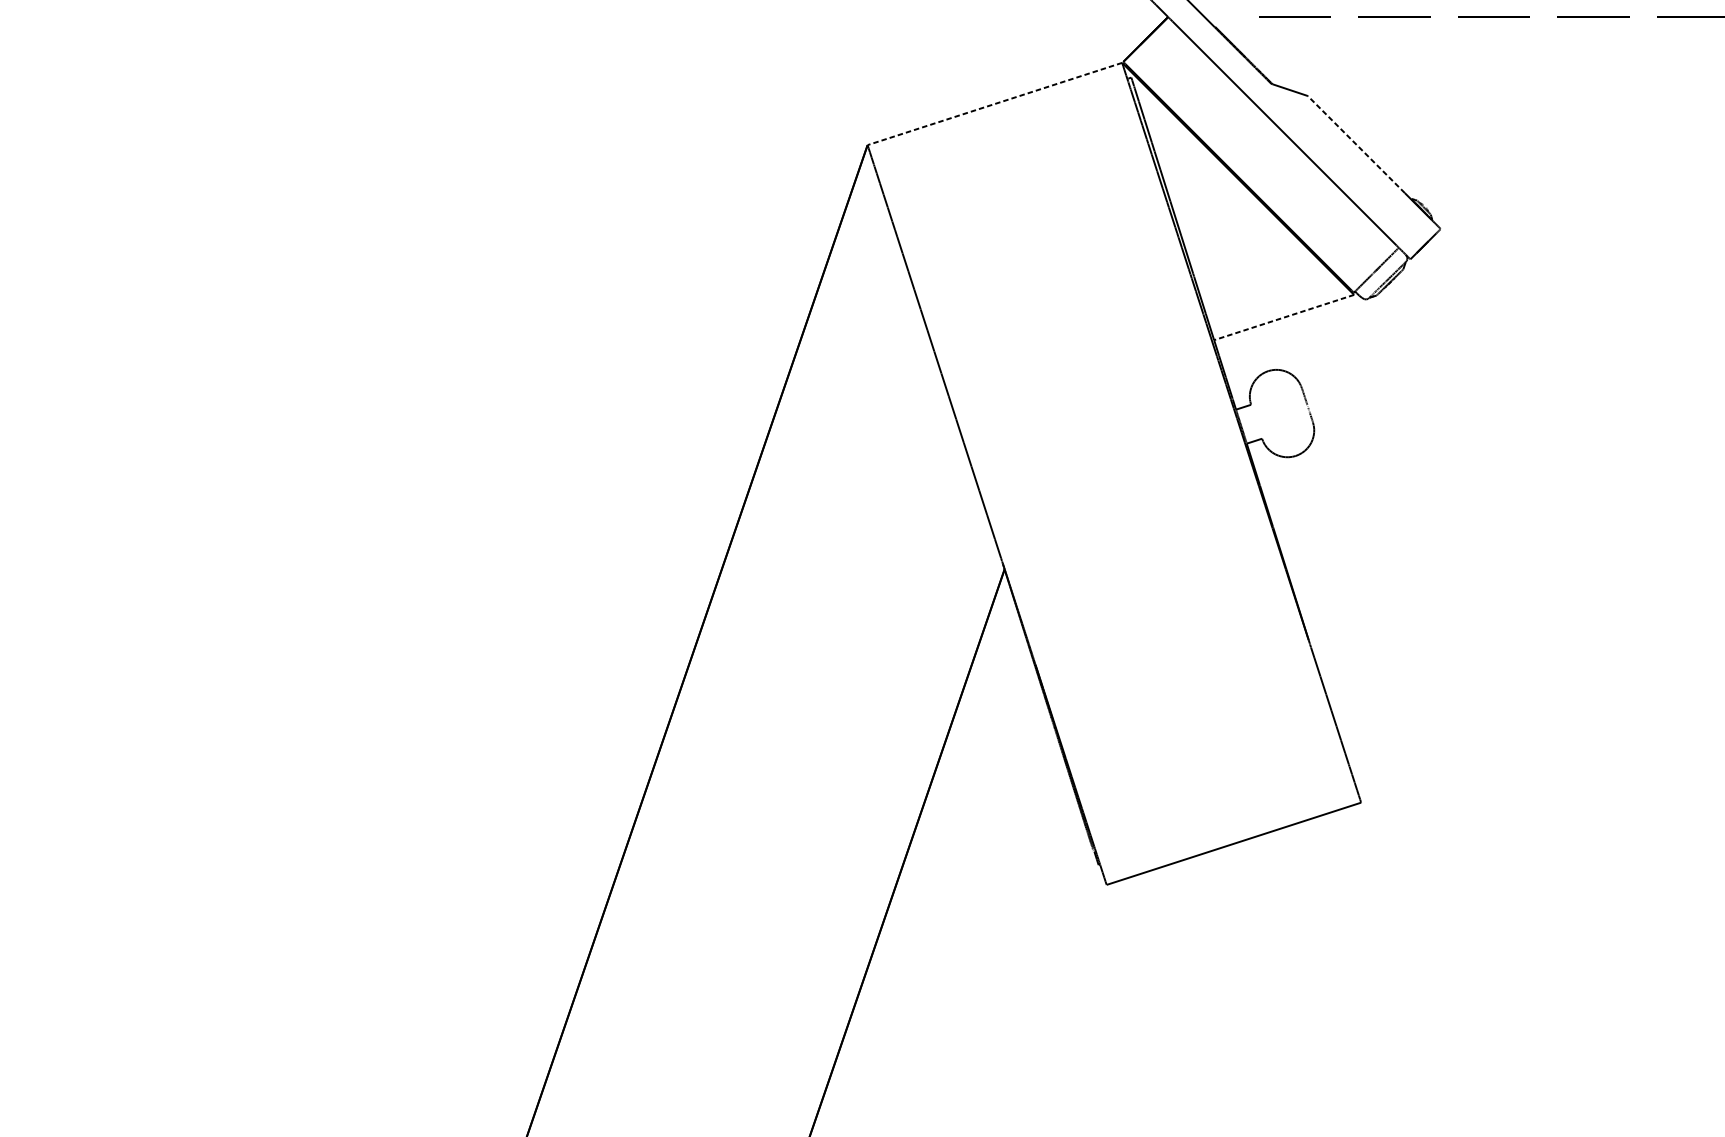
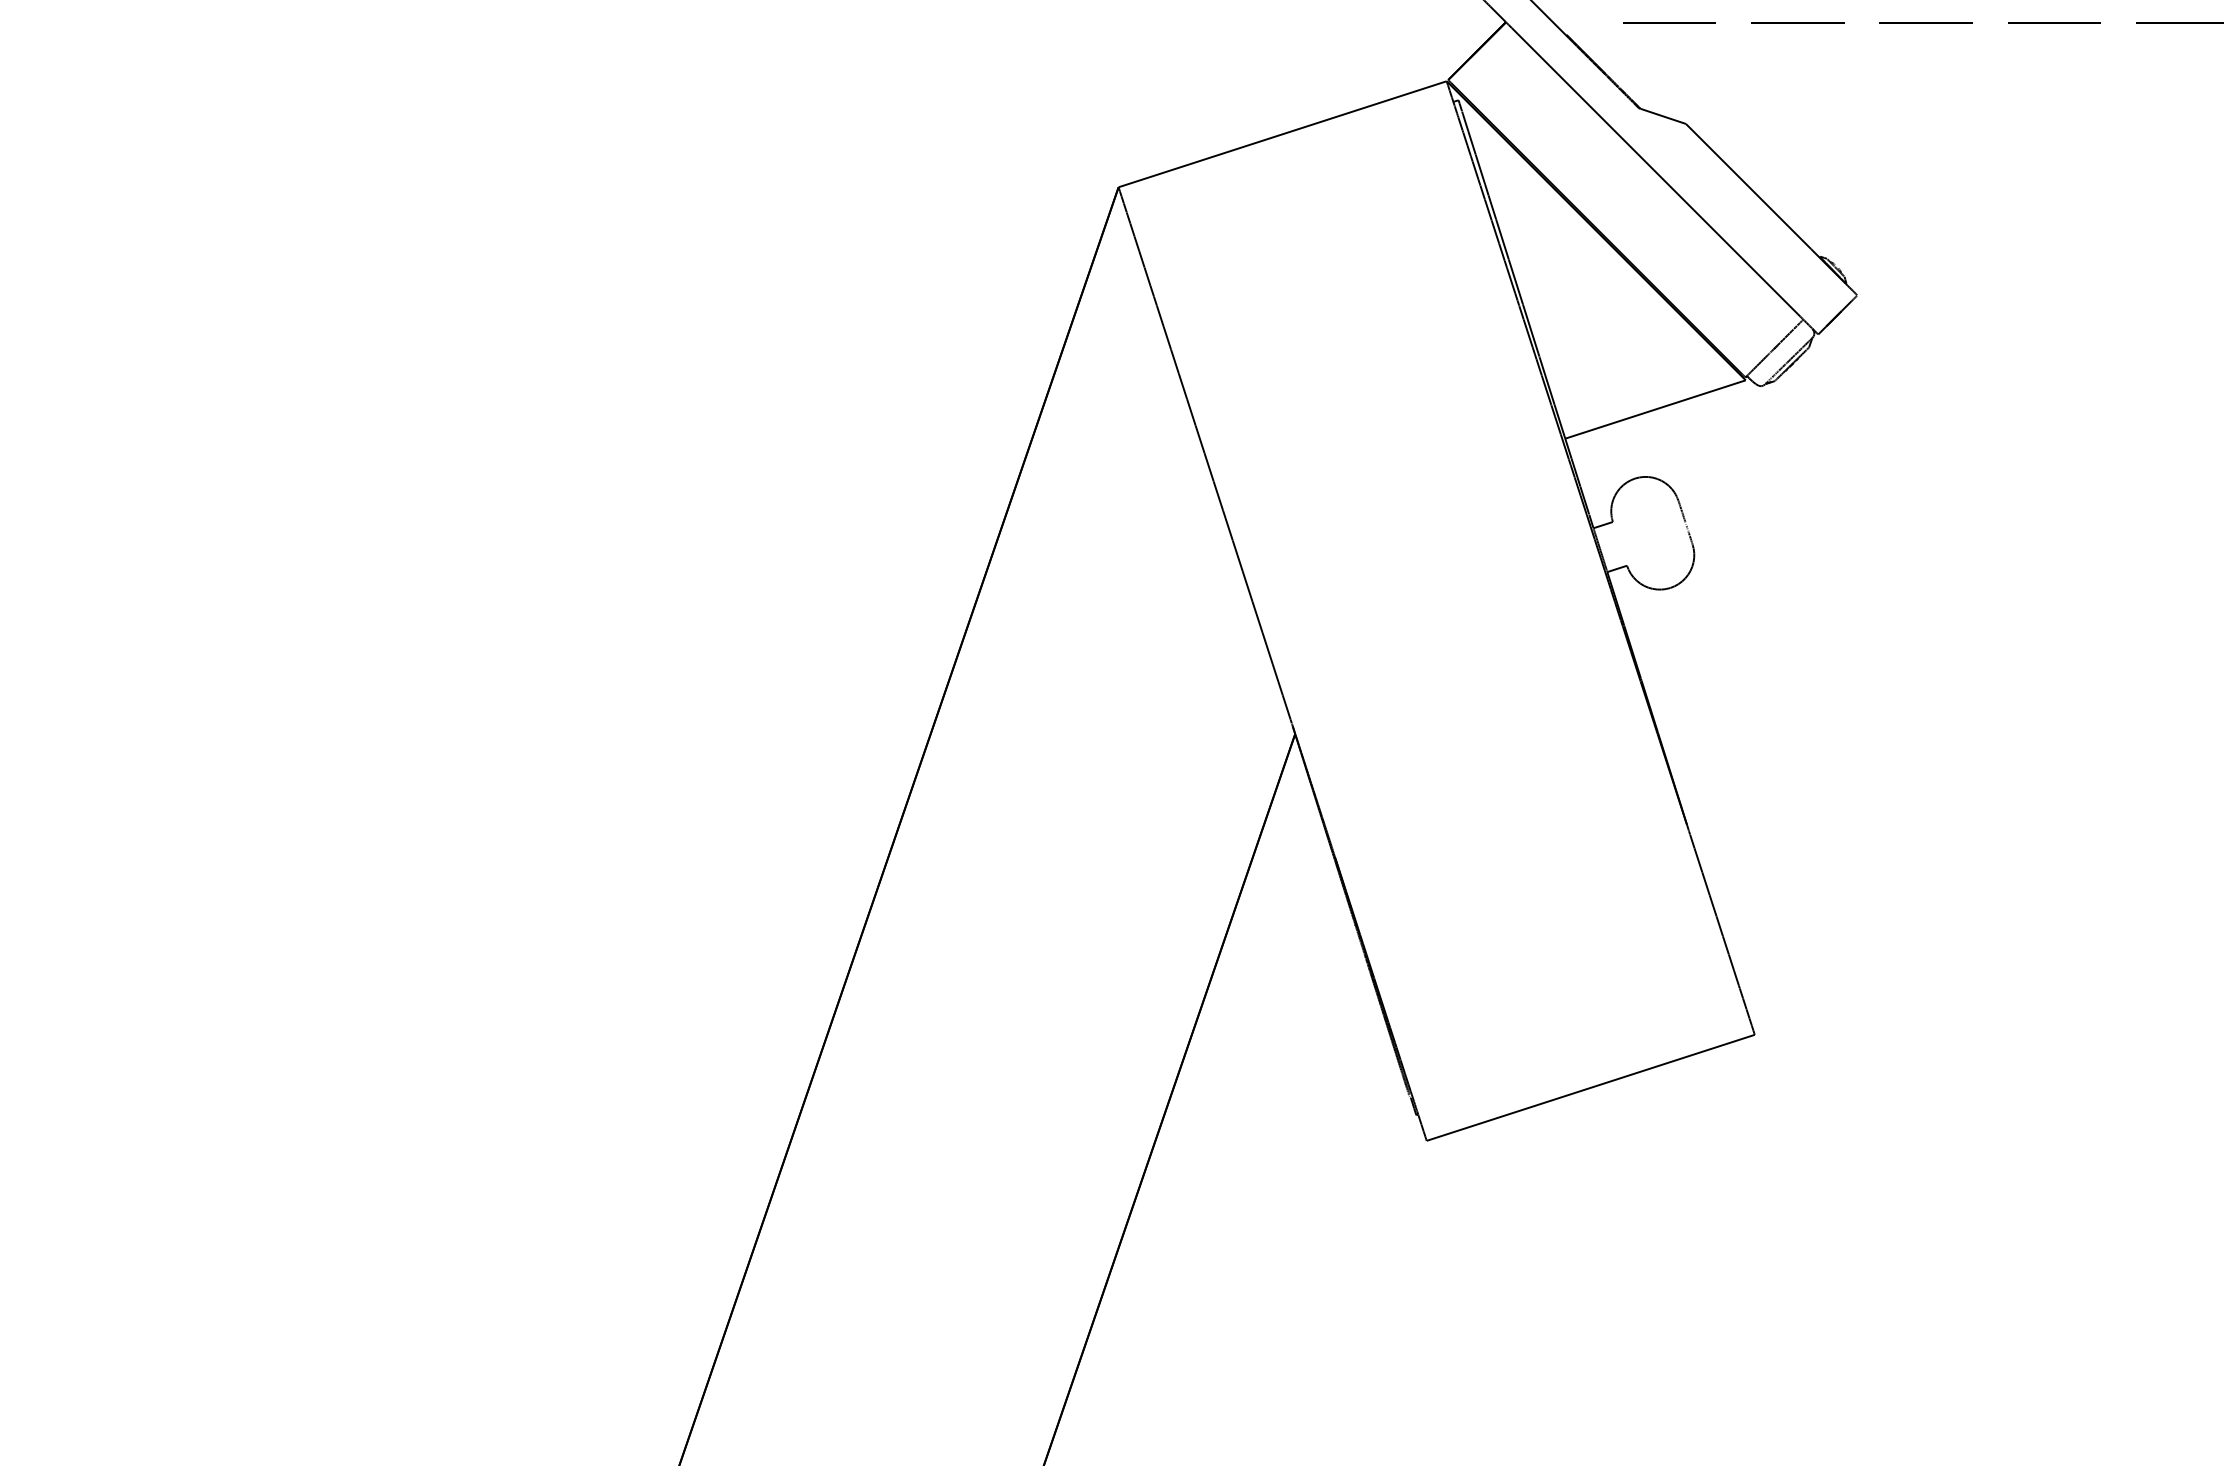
line: (994, 104) -> (1282, 134), dashed -> solid
line: (1356, 144) -> (1748, 186), dashed -> solid
line: (1284, 317) -> (1655, 409), dashed -> solid

